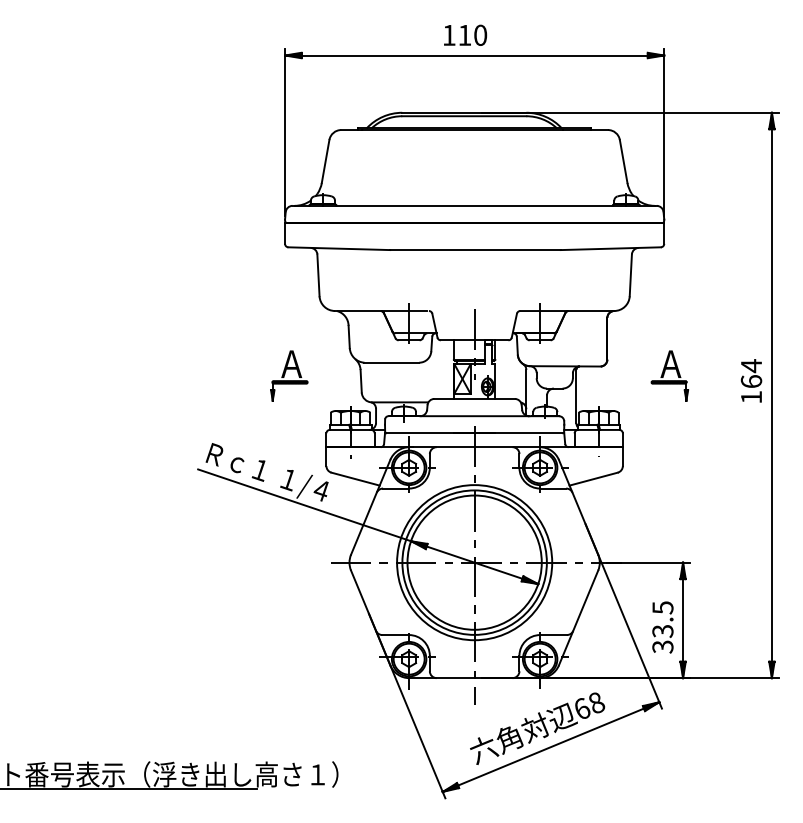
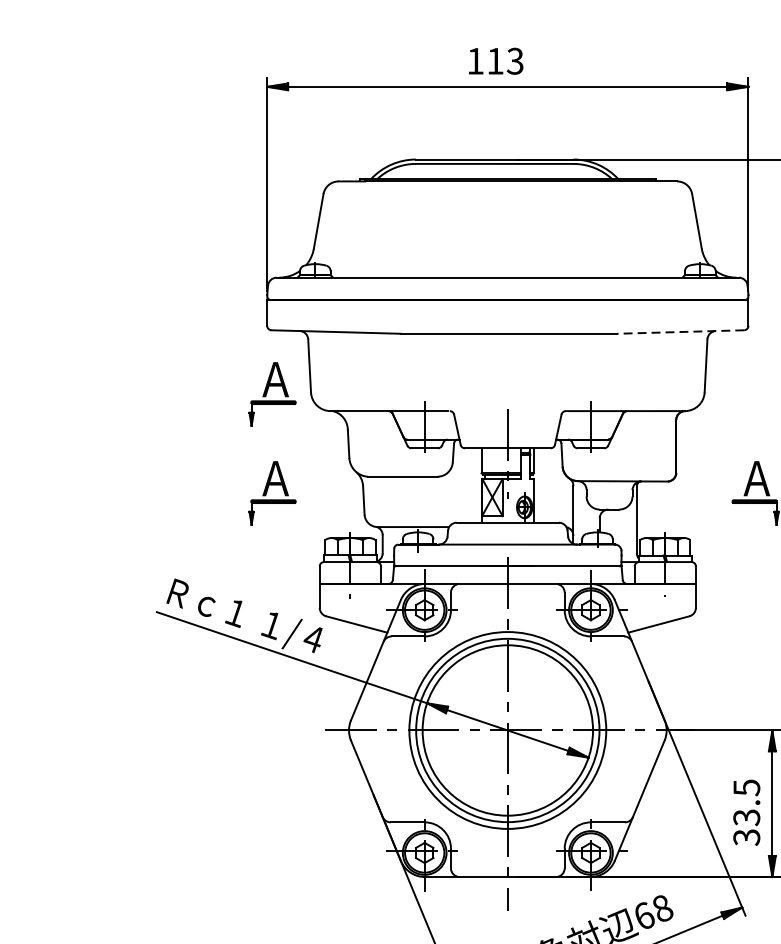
text: (480, 34) -> (515, 60), 110 -> 113
line: (610, 248) -> (680, 331), solid -> dashed
part: (289, 297) -> (272, 393), added

